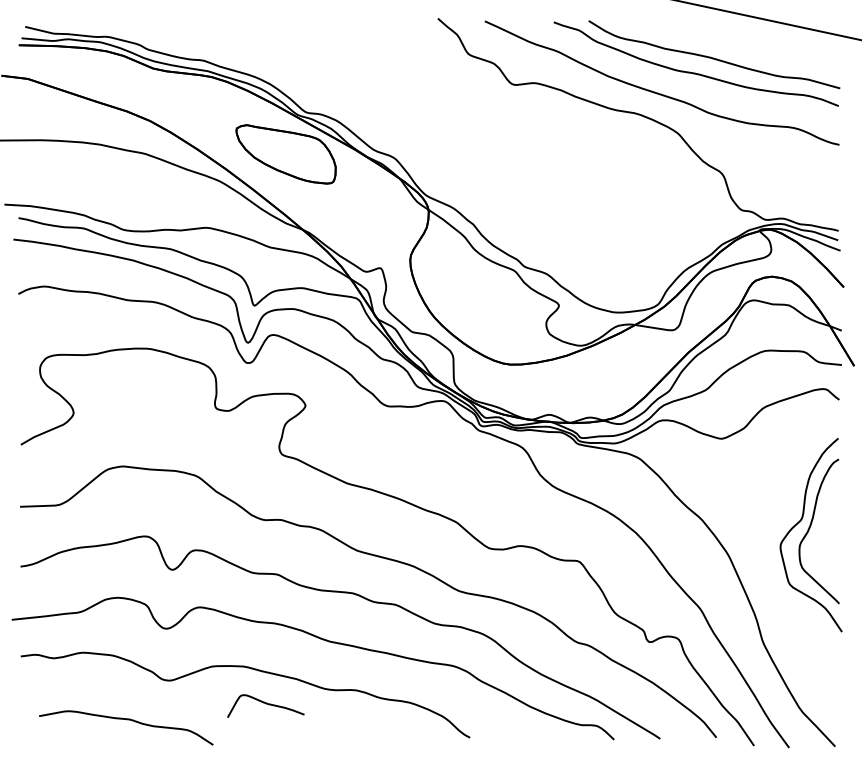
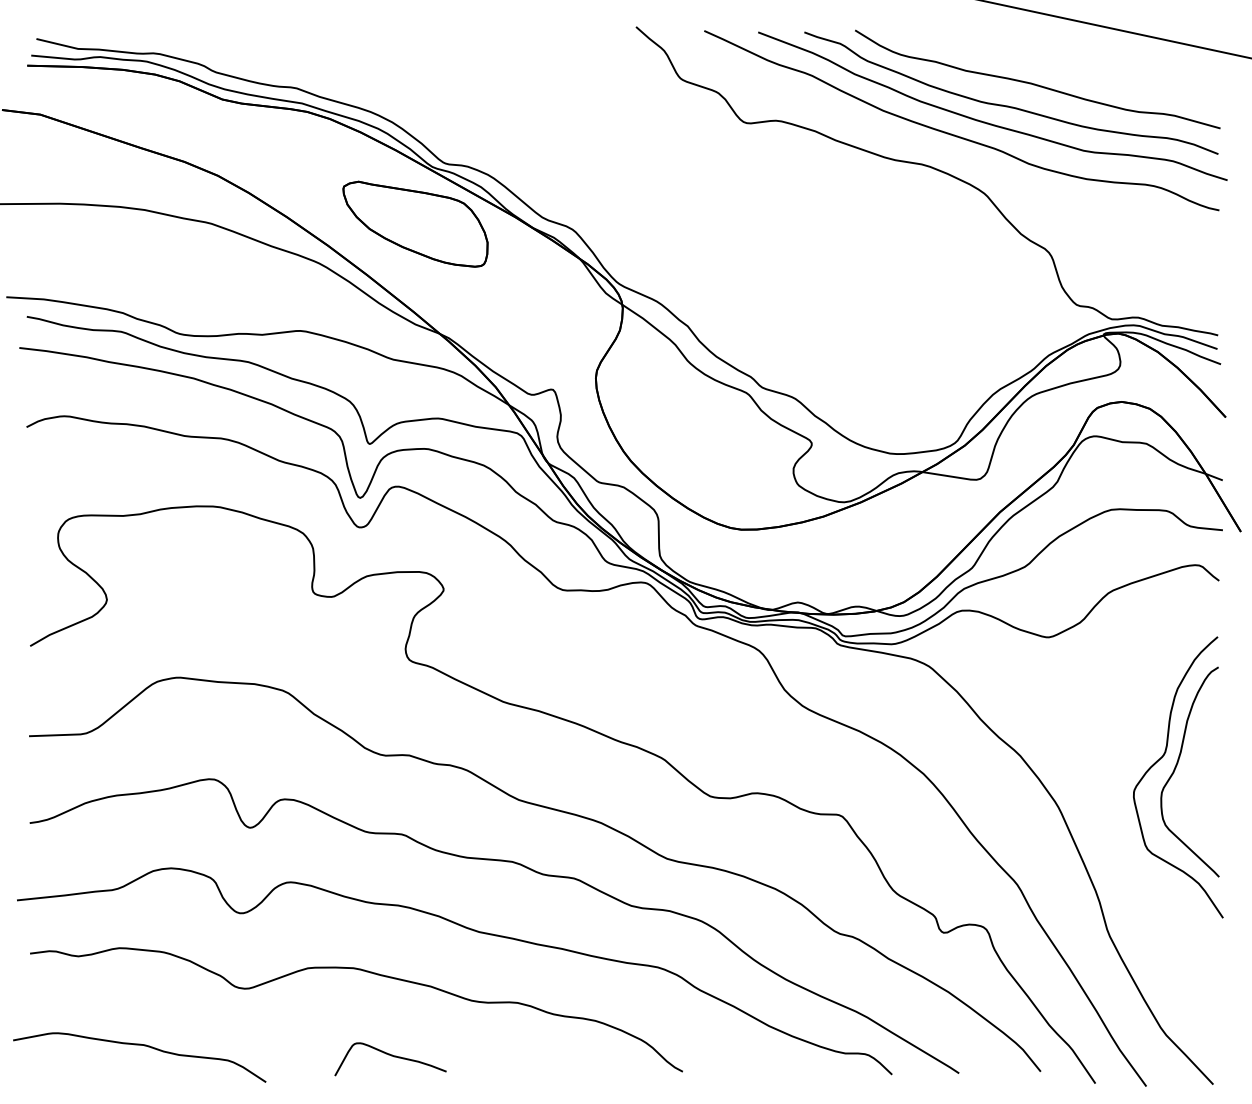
curve: (682, 84) -> (991, 122), added
curve: (266, 704) -> (391, 1056), moved
curve: (126, 720) -> (140, 1046), moved

